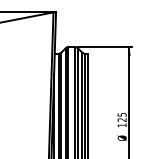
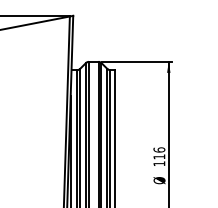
text: (122, 117) -> (159, 153), 125 -> 116

